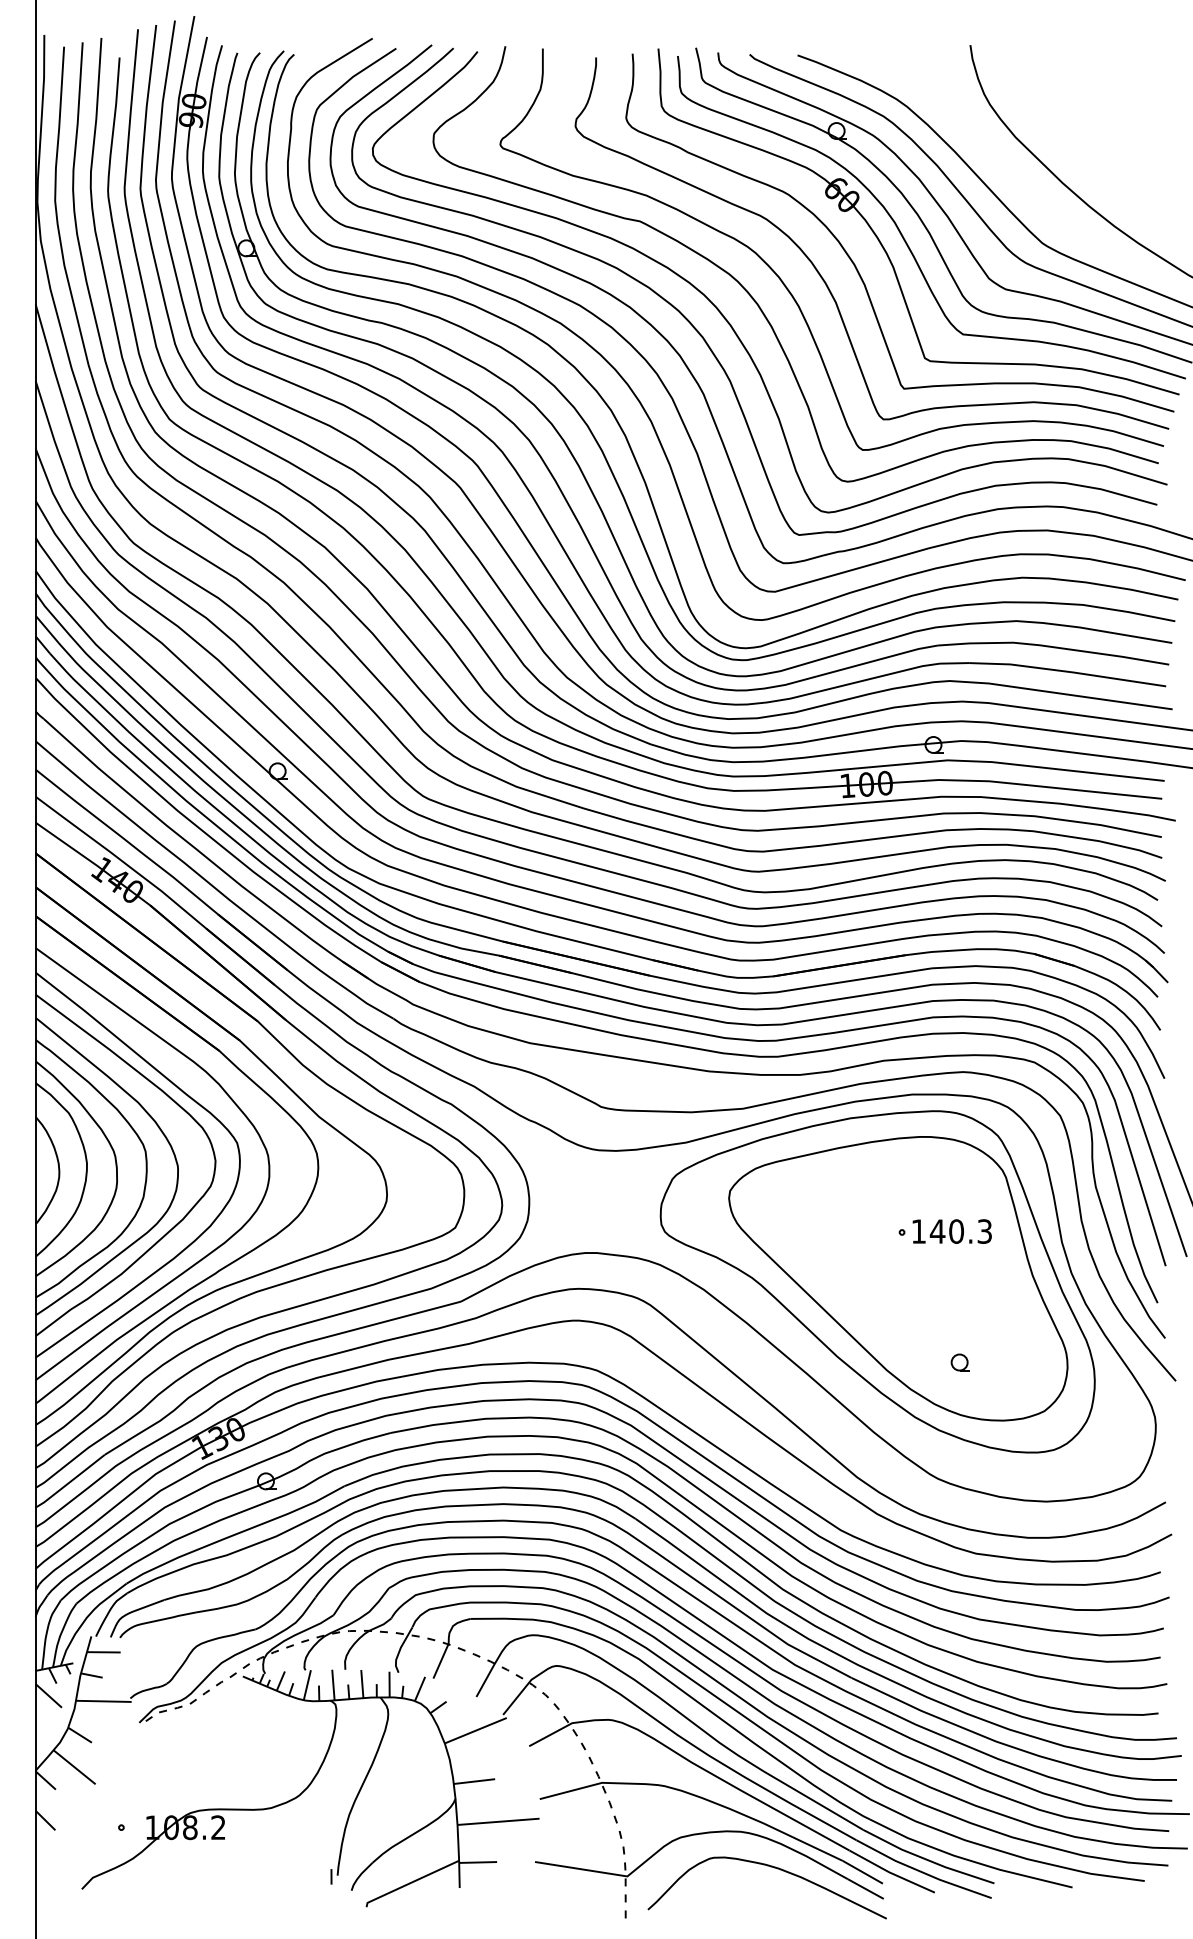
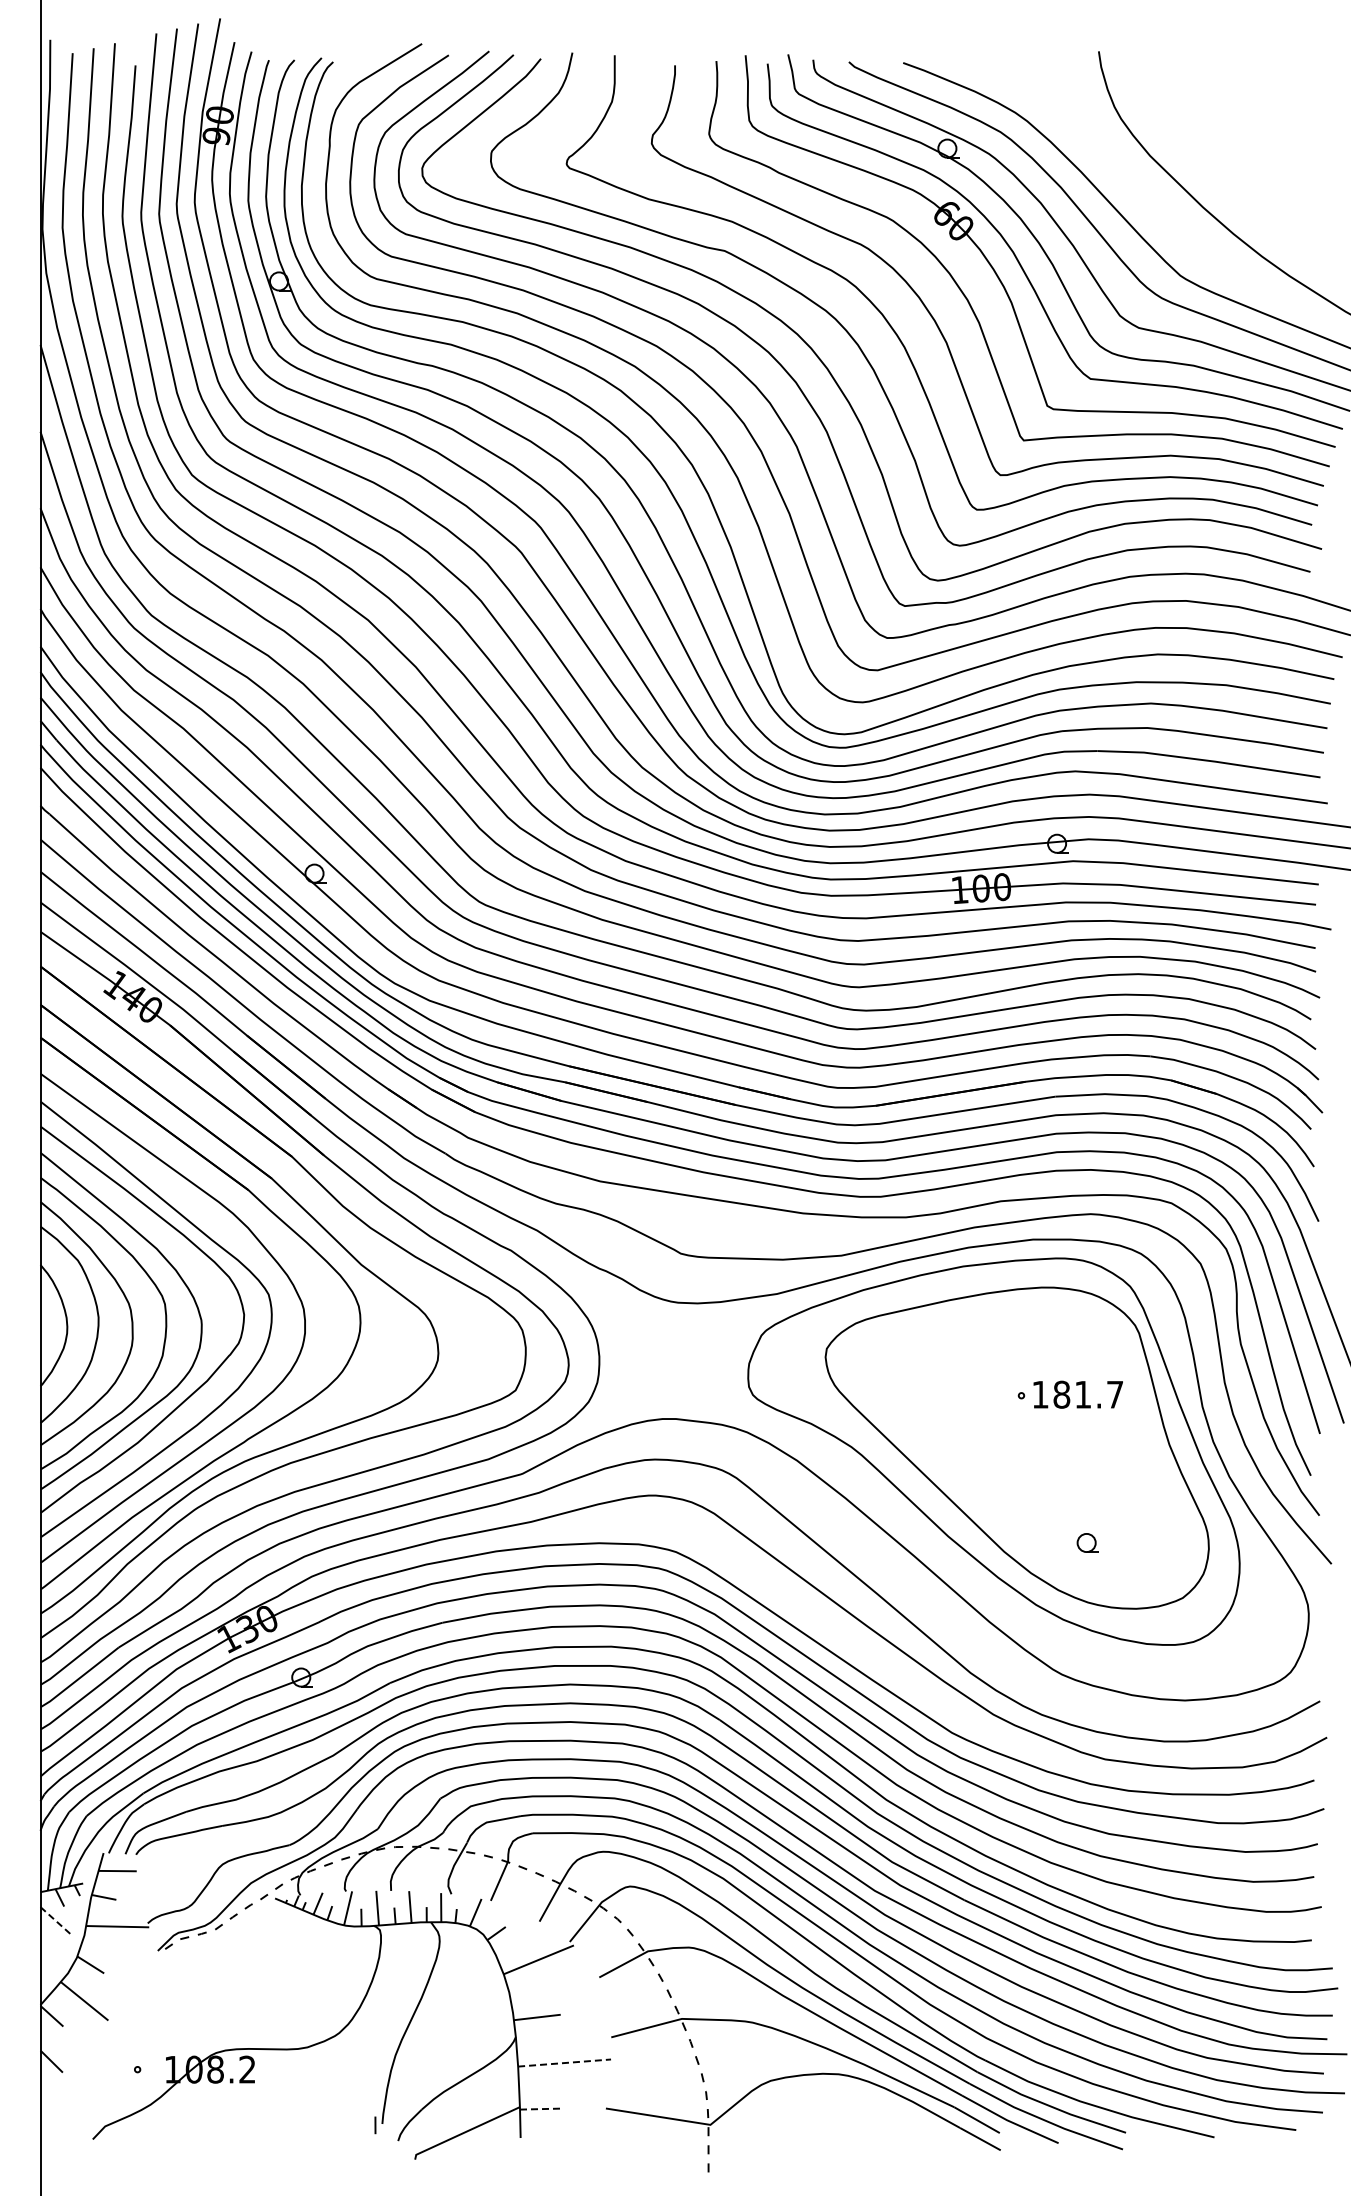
text: (960, 1231) -> (1087, 1394), 140.3 -> 181.7
line: (48, 1695) -> (55, 1920), solid -> dashed
line: (498, 1822) -> (564, 2063), solid -> dashed
line: (478, 1862) -> (541, 2109), solid -> dashed
curve: (773, 1868) -> (875, 2115), removed

